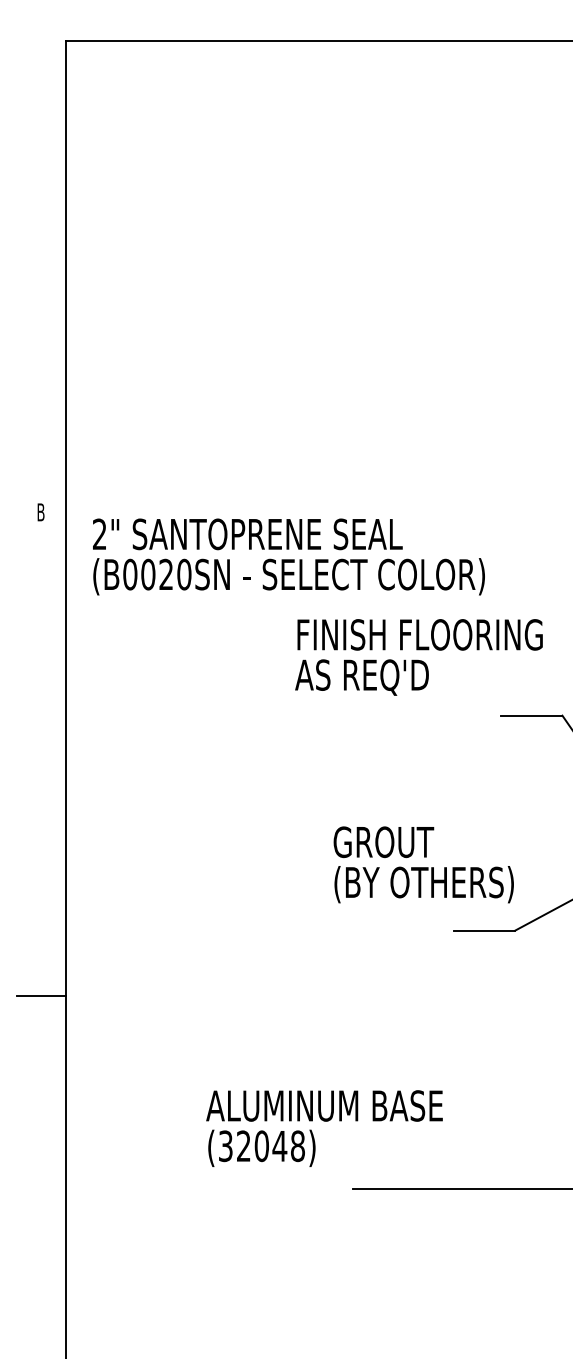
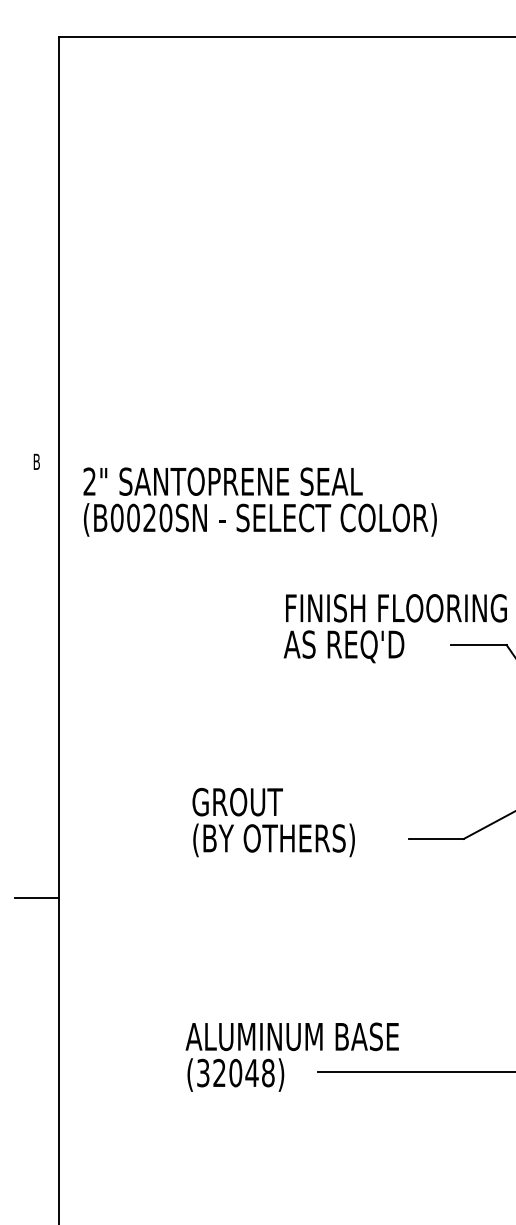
text: (417, 657) -> (394, 628), moved
text: (423, 864) -> (273, 822), moved
text: (323, 1127) -> (291, 1056), moved

